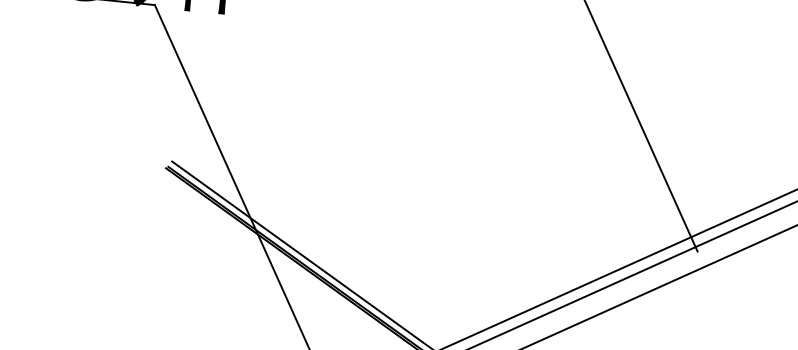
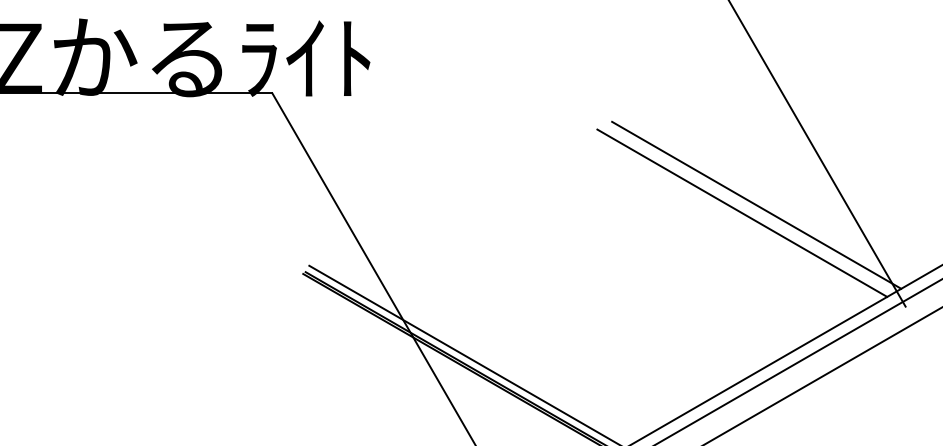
line: (574, 147) -> (756, 204), added
line: (561, 153) -> (742, 212), added

